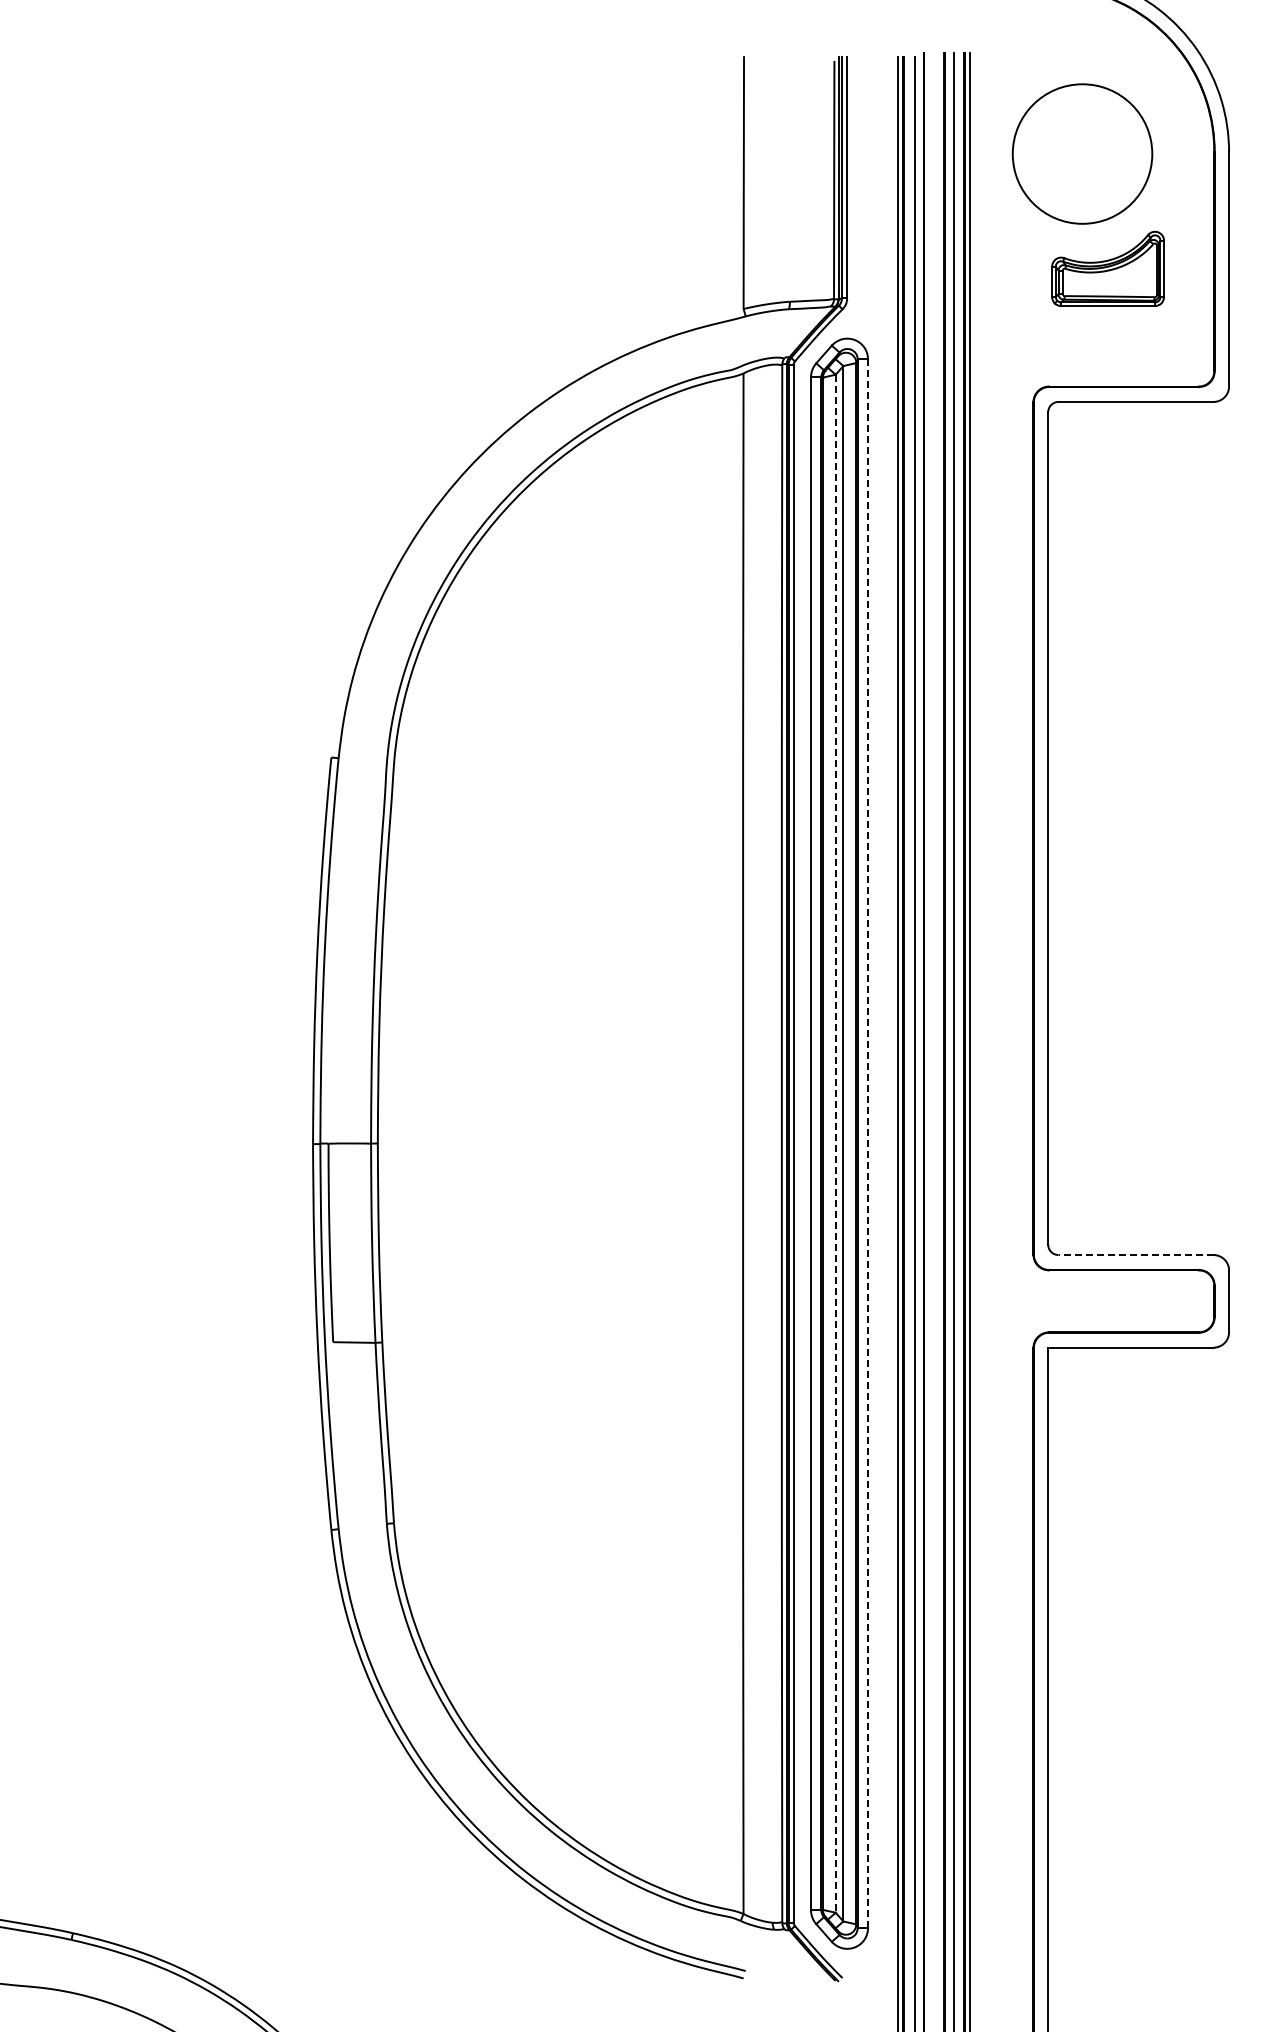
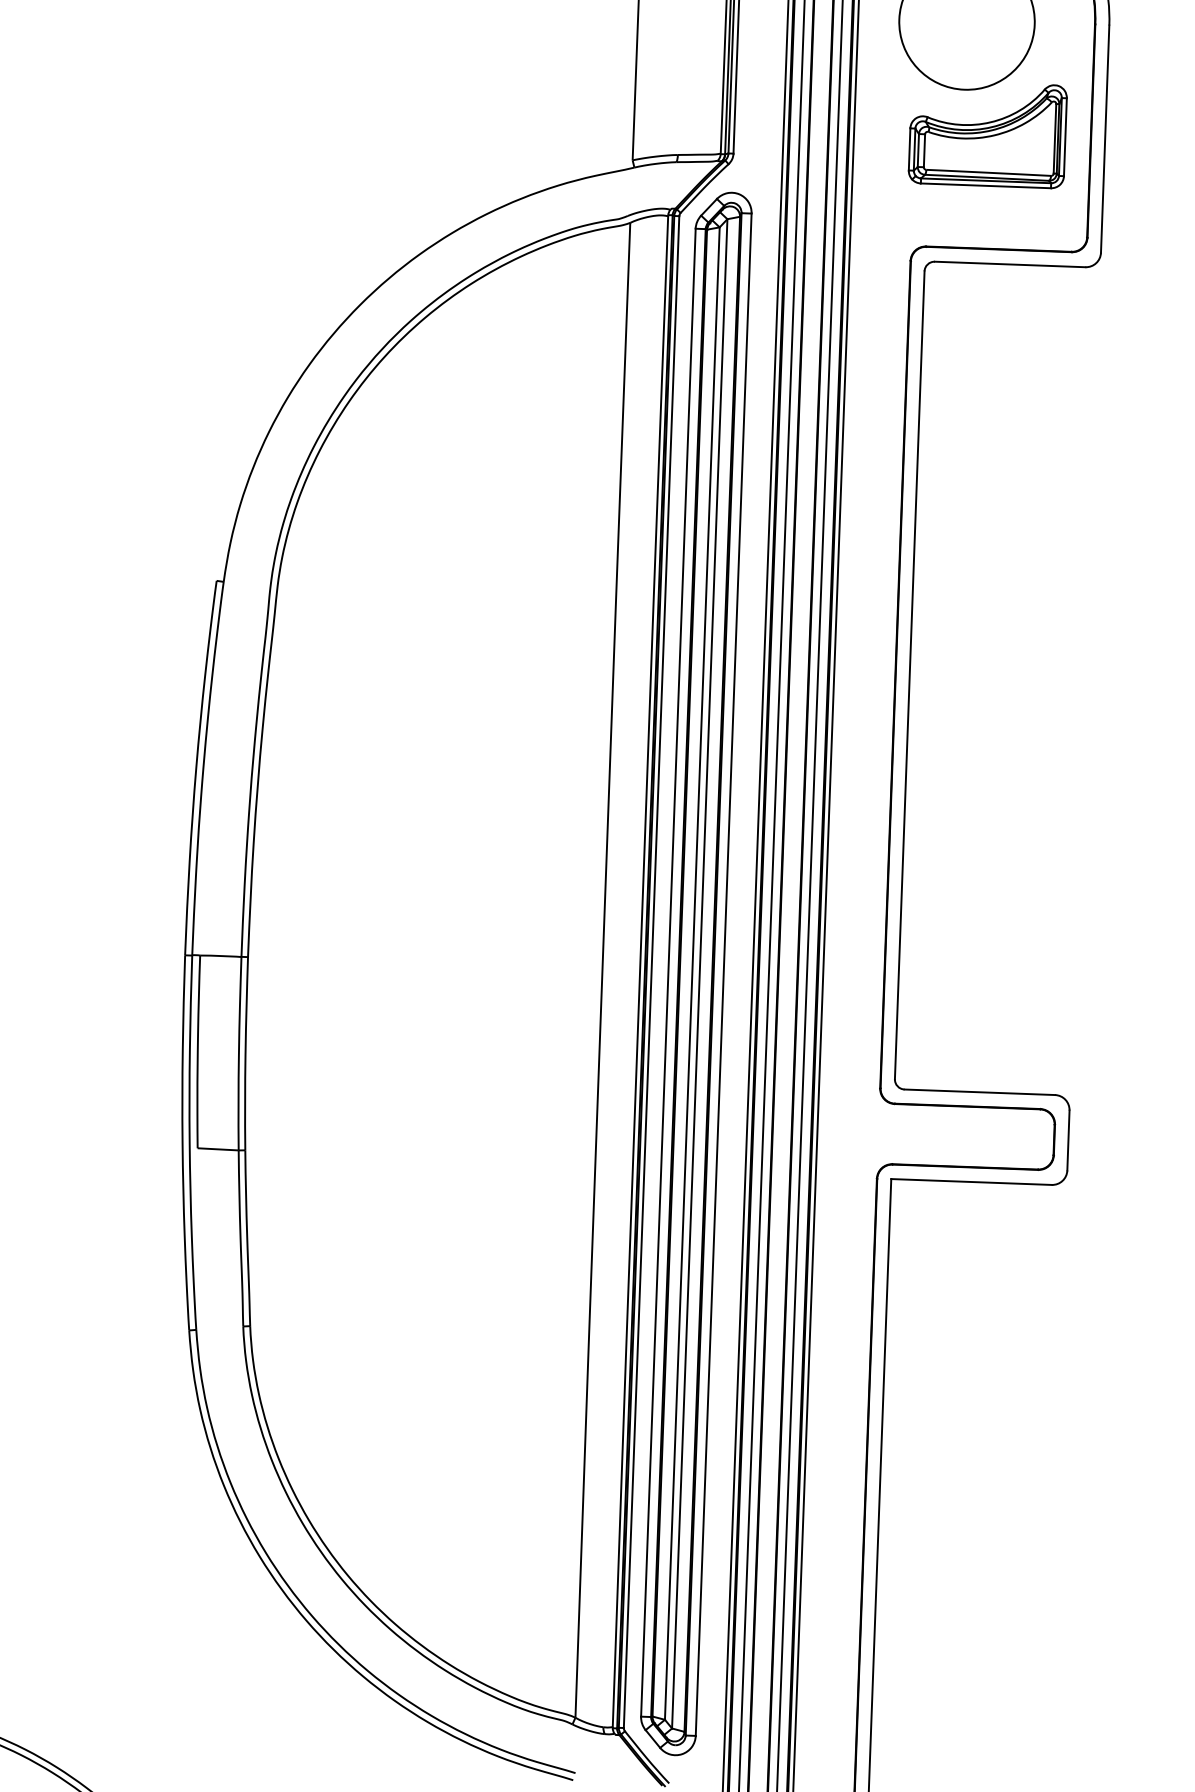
part: (1107, 268) -> (987, 133), size x1.43
line: (835, 1144) -> (692, 974), dashed -> solid
line: (868, 1144) -> (724, 975), dashed -> solid
line: (1136, 1255) -> (980, 1092), dashed -> solid

